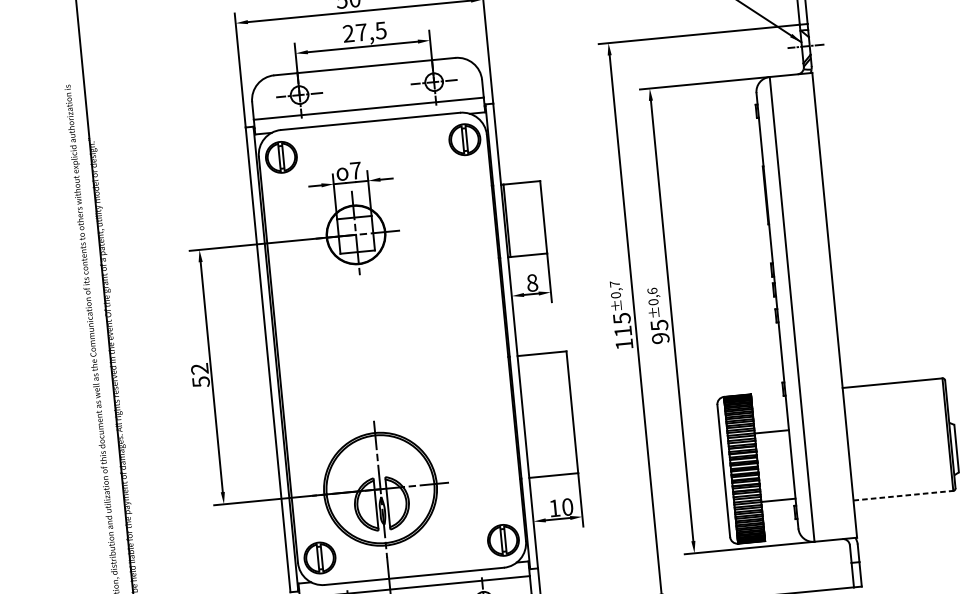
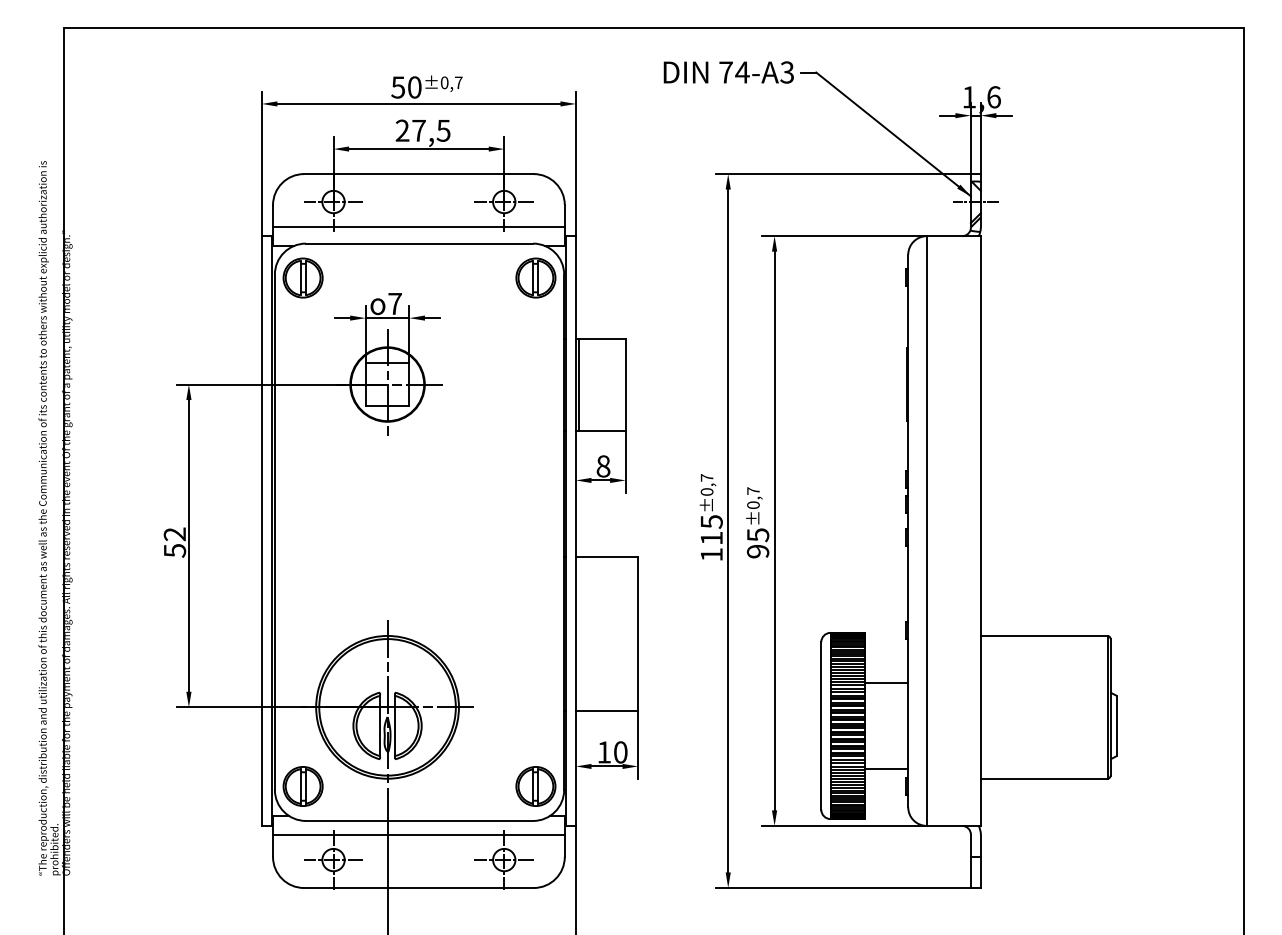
text: (652, 290) -> (753, 490), ±0,6 -> ±0,7
line: (903, 495) -> (1044, 778), dashed -> solid

